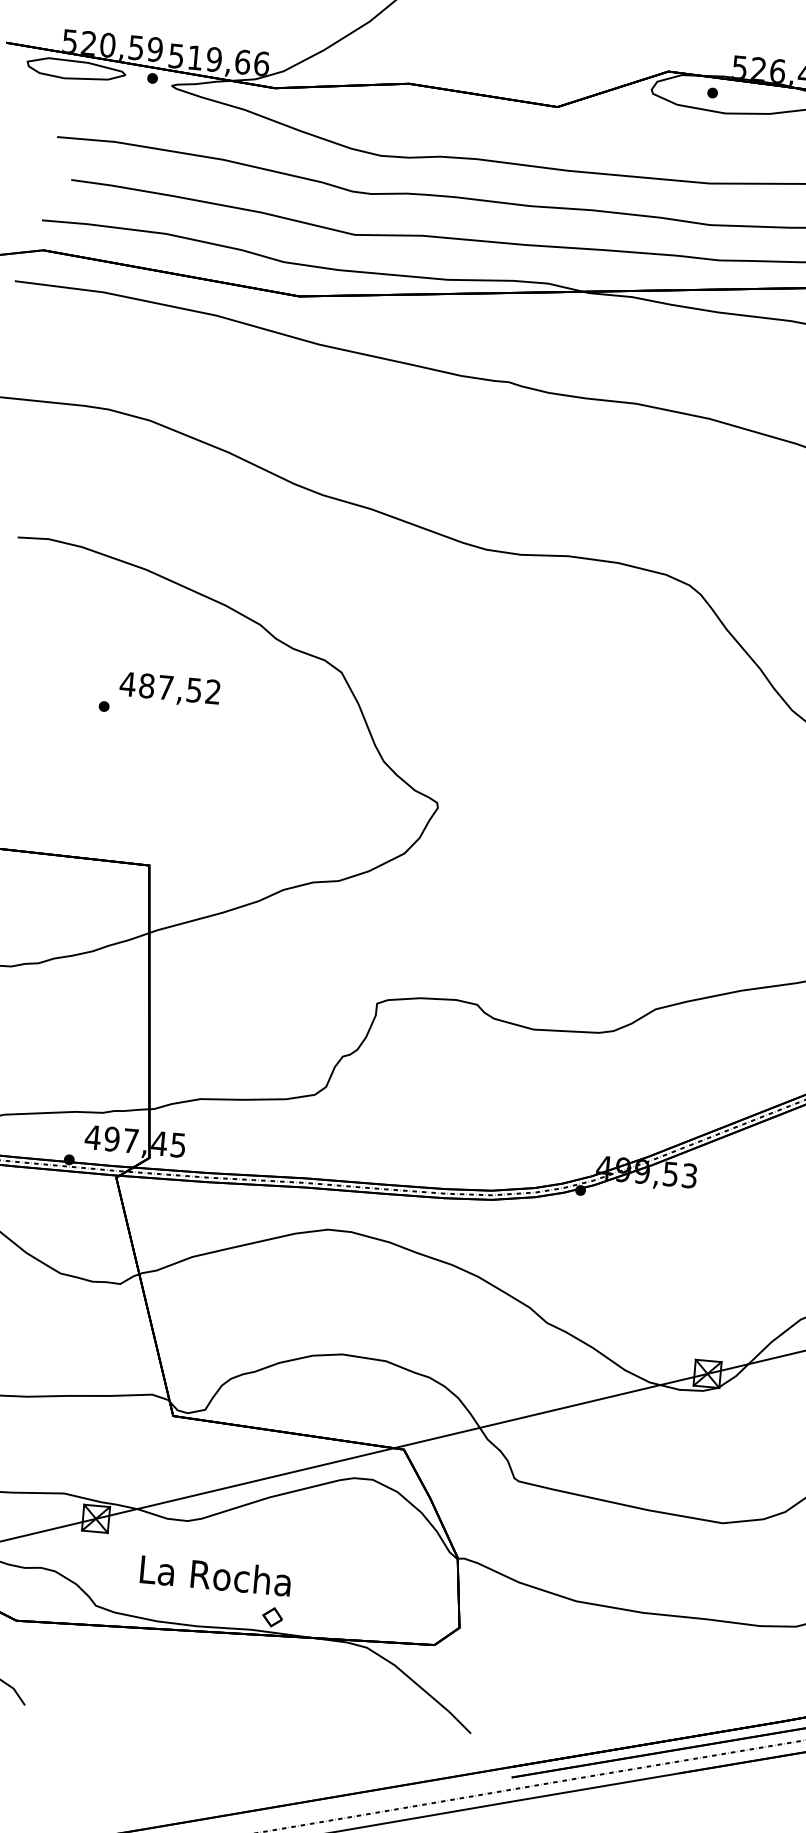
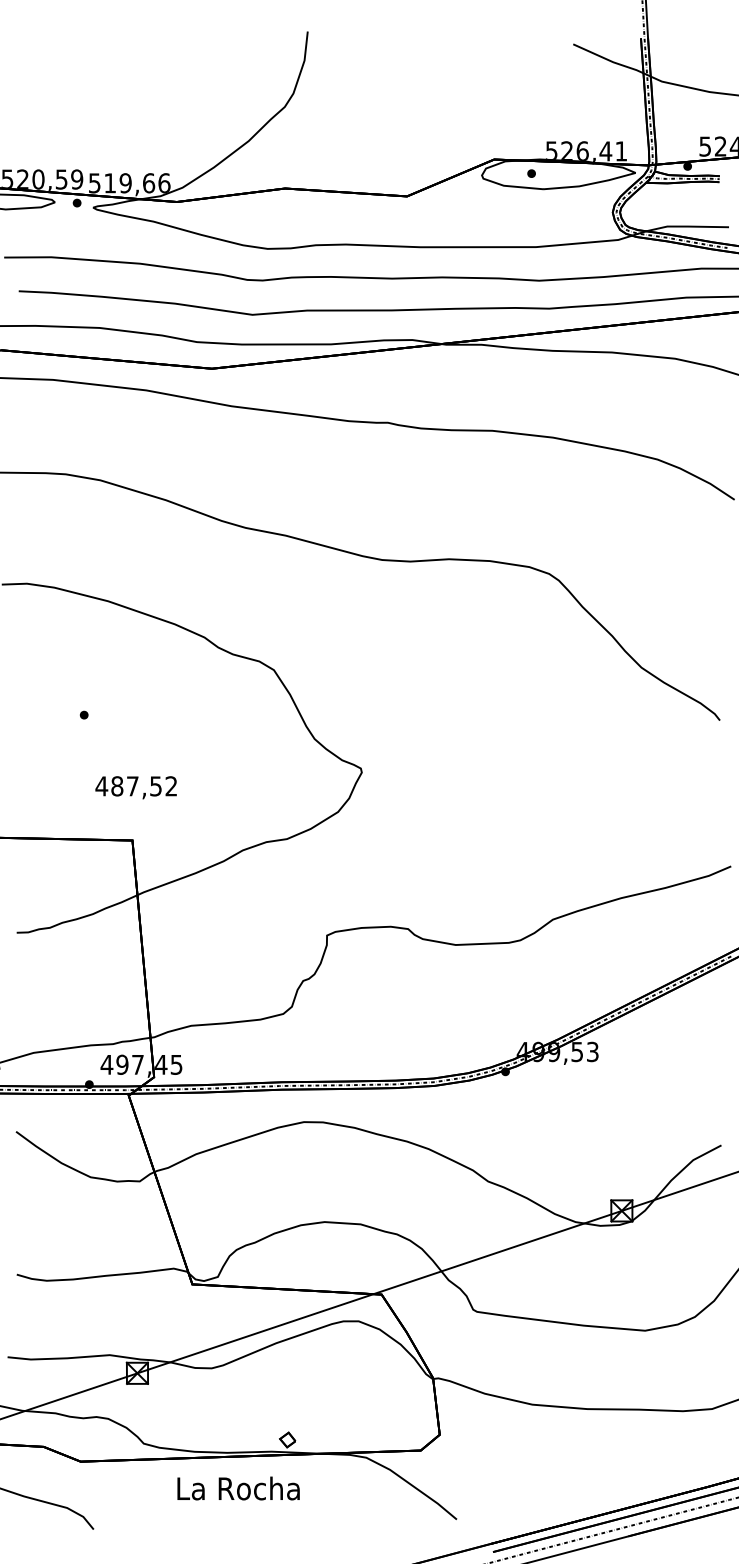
text: (169, 689) -> (135, 787), moved
text: (215, 1575) -> (238, 1488), moved

